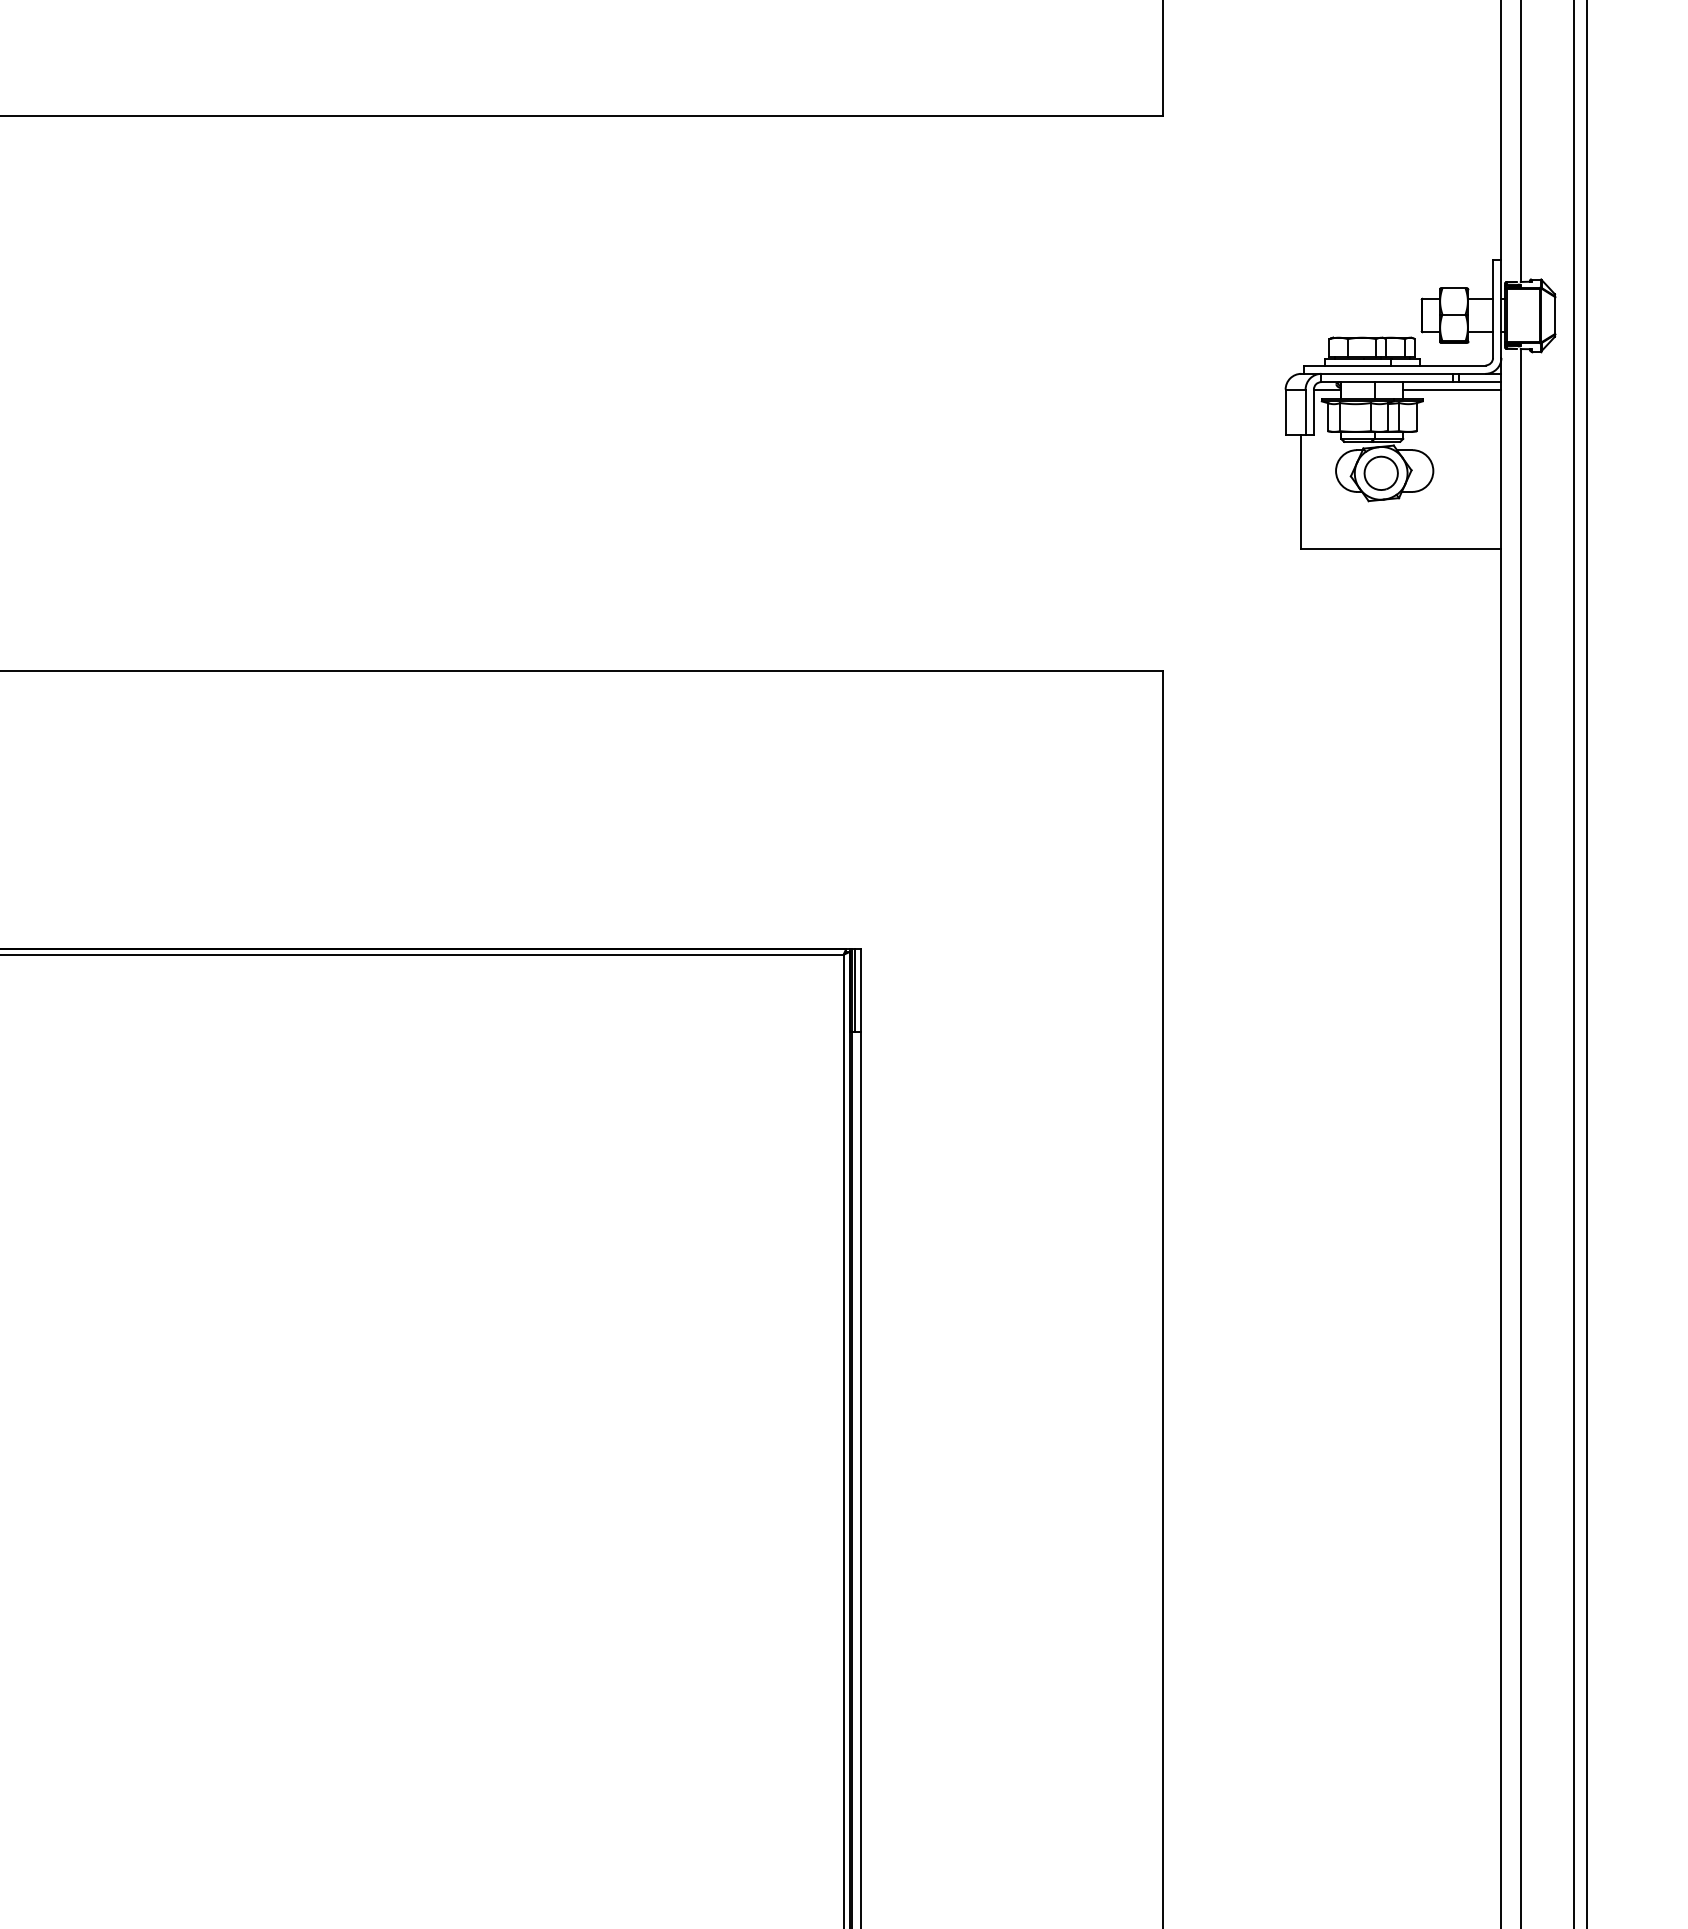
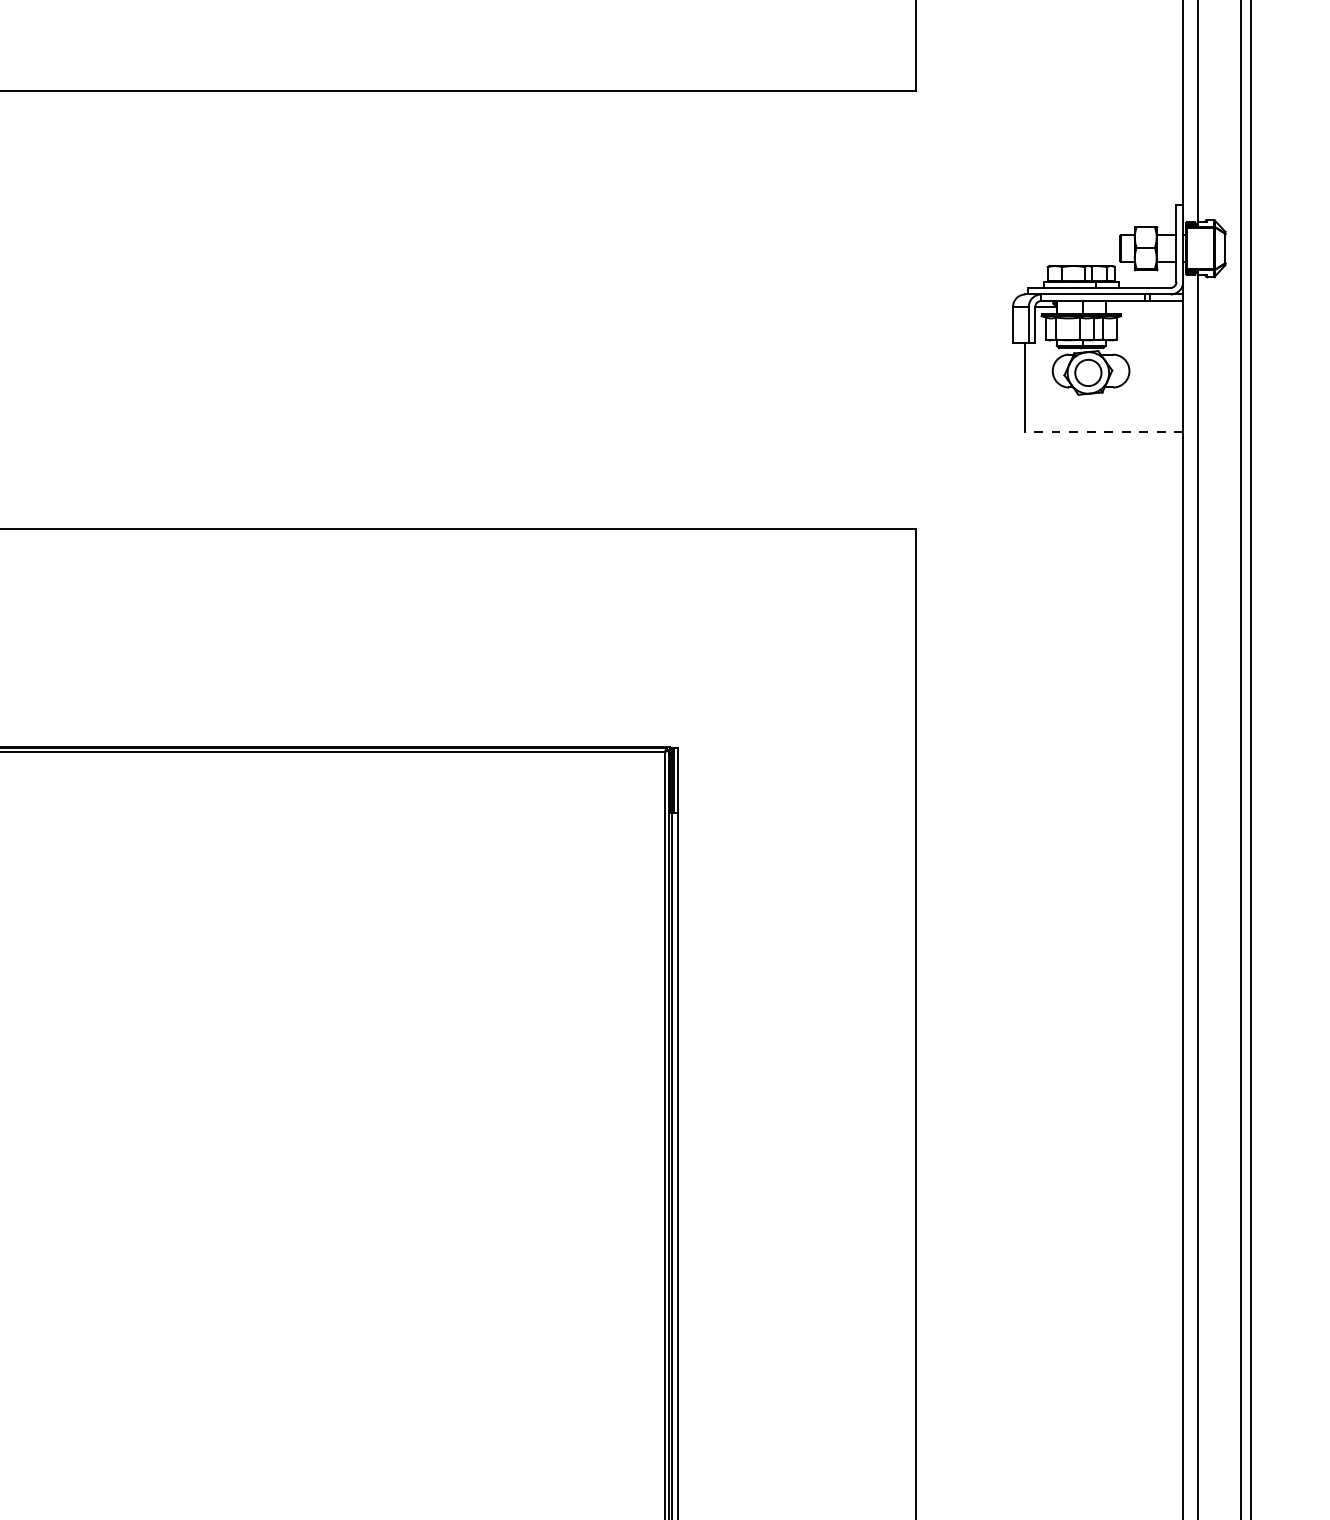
line: (1452, 389) -> (1144, 306), removed
line: (1401, 548) -> (1104, 432), solid -> dashed

